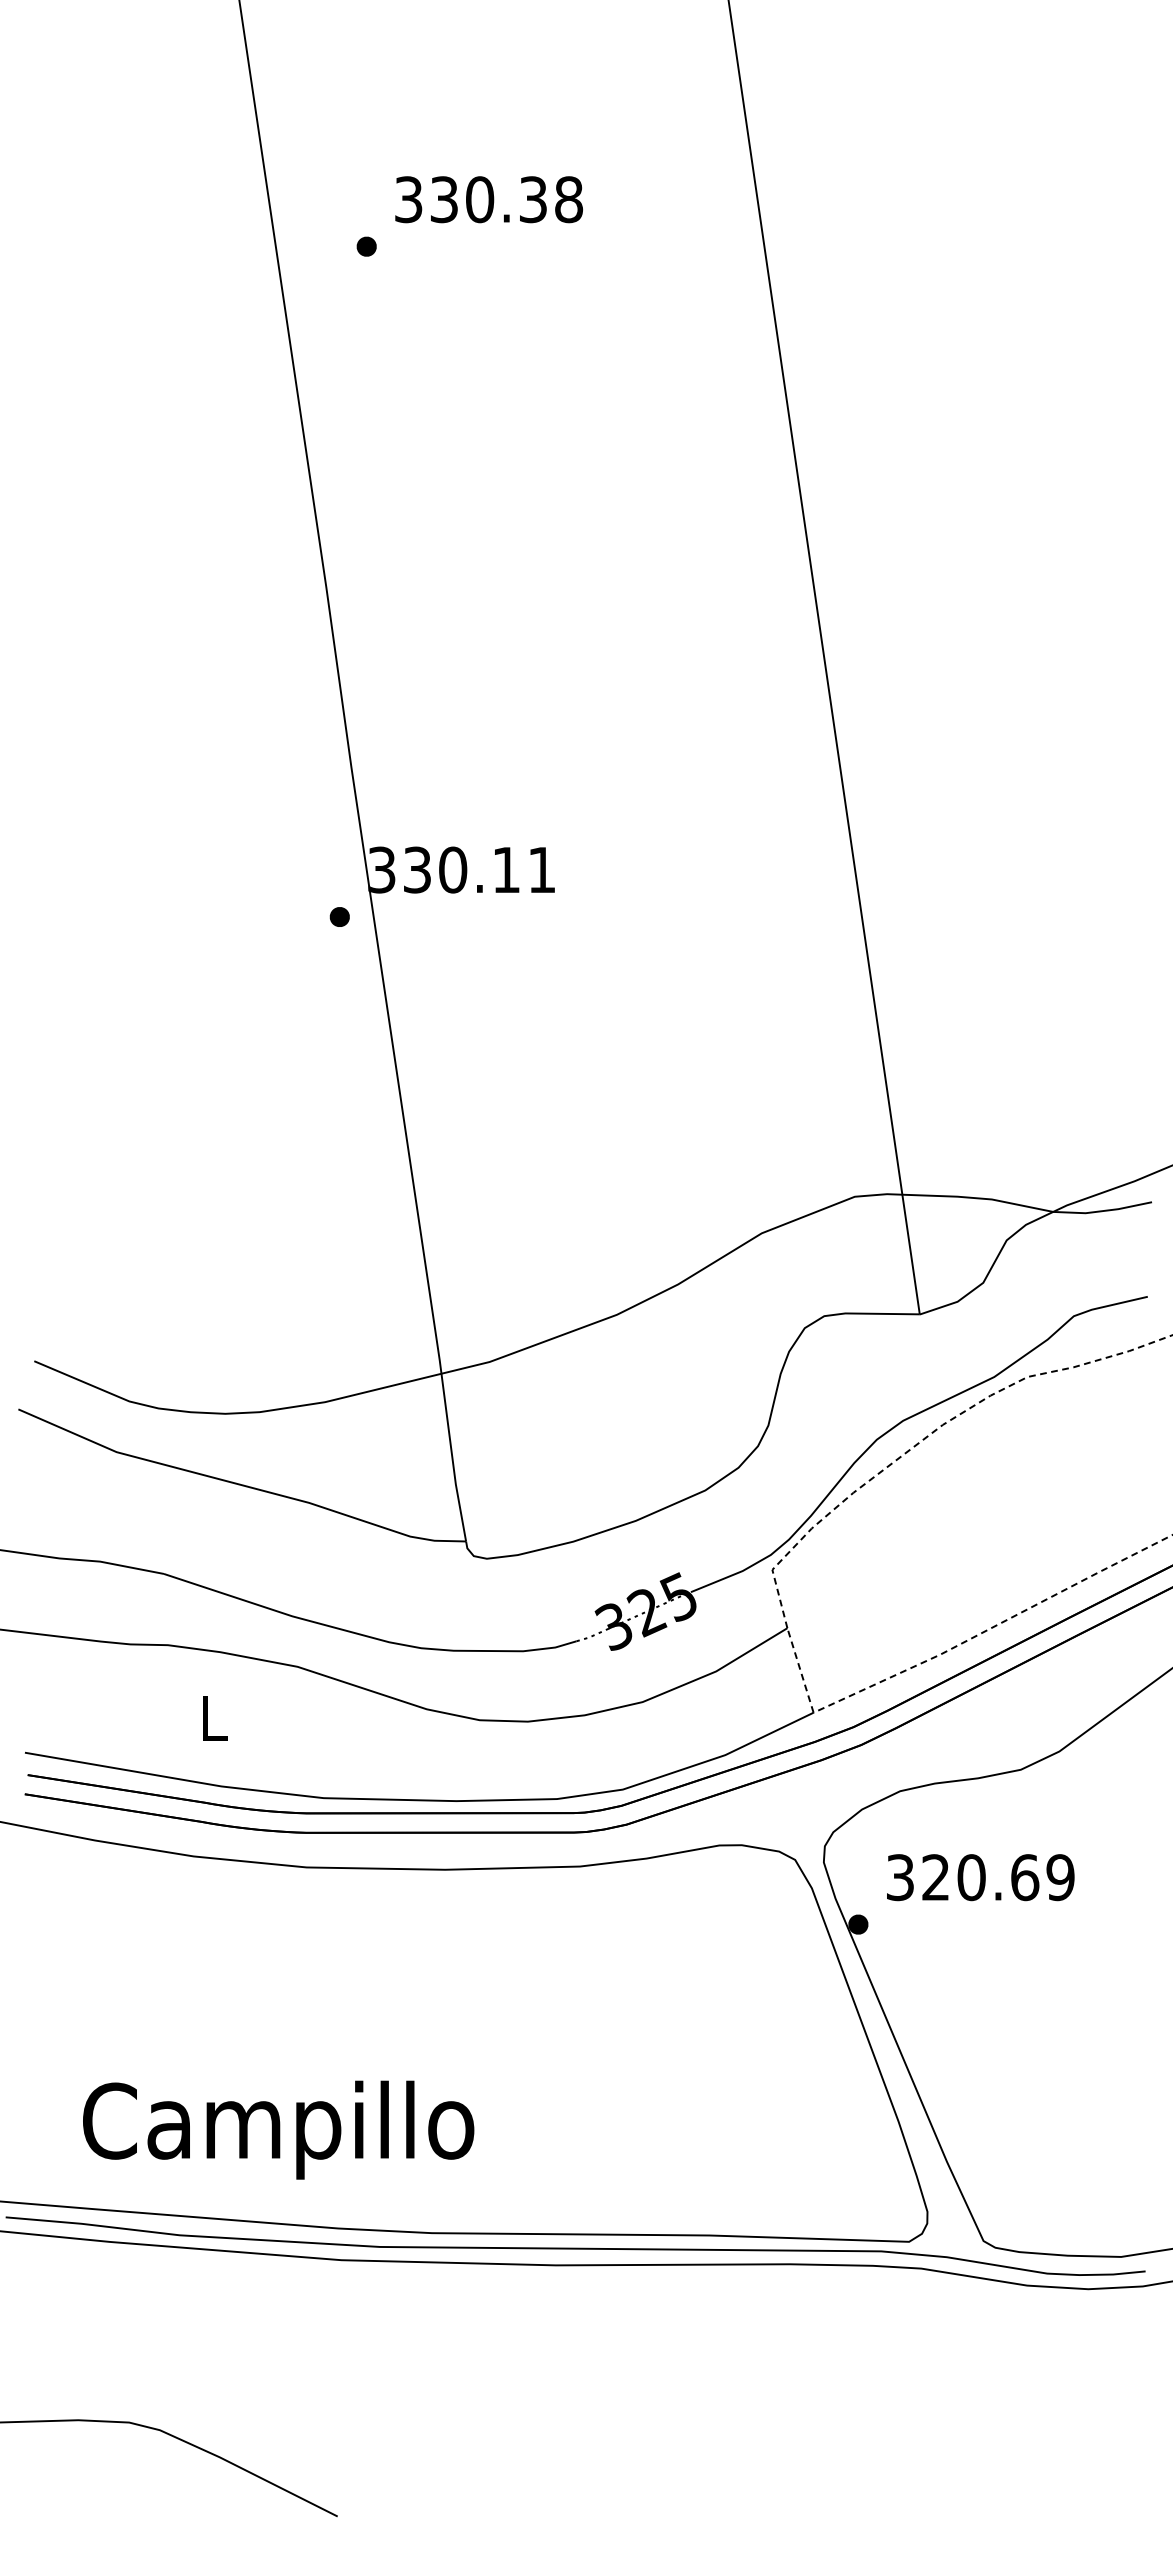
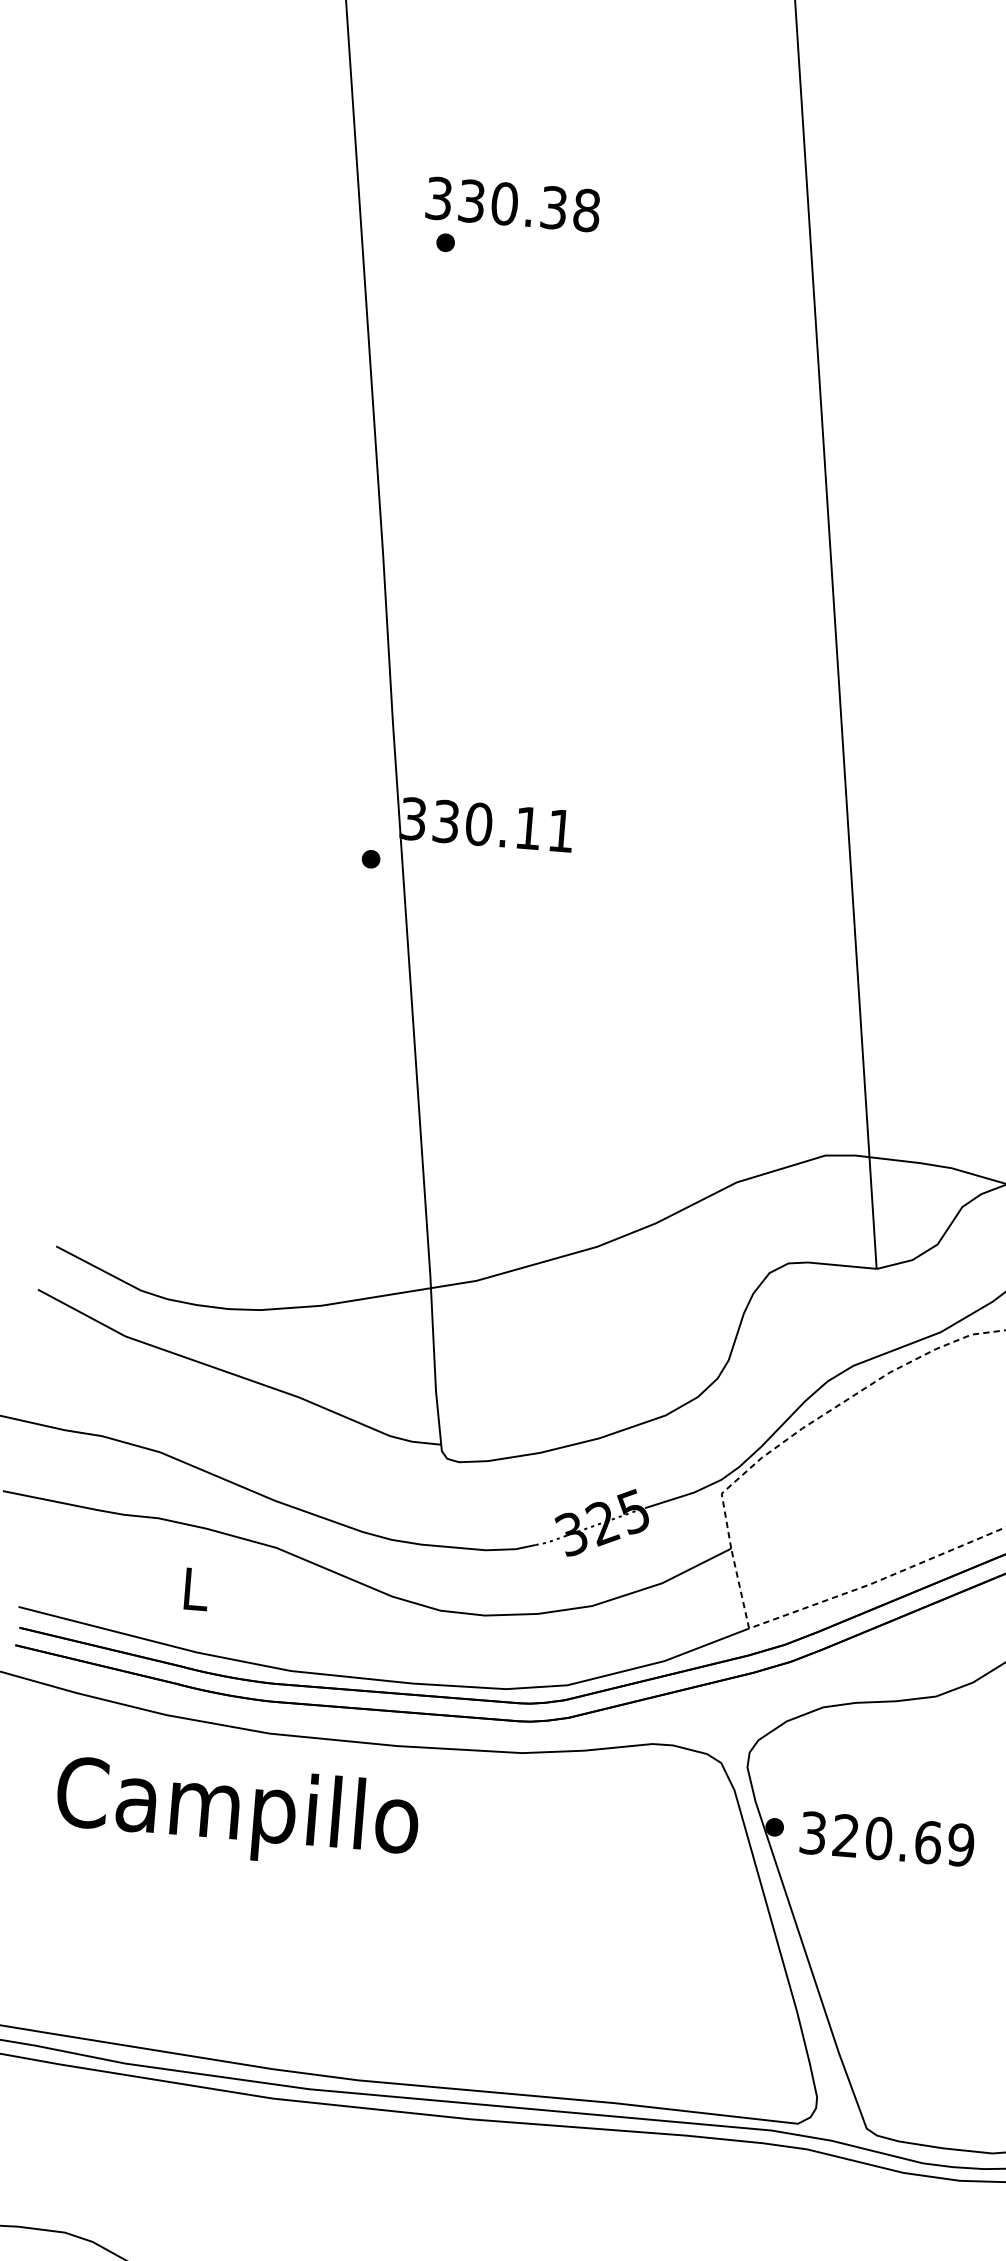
text: (488, 199) -> (512, 204), moved
text: (980, 1877) -> (887, 1839), moved
text: (278, 2129) -> (237, 1812), moved

